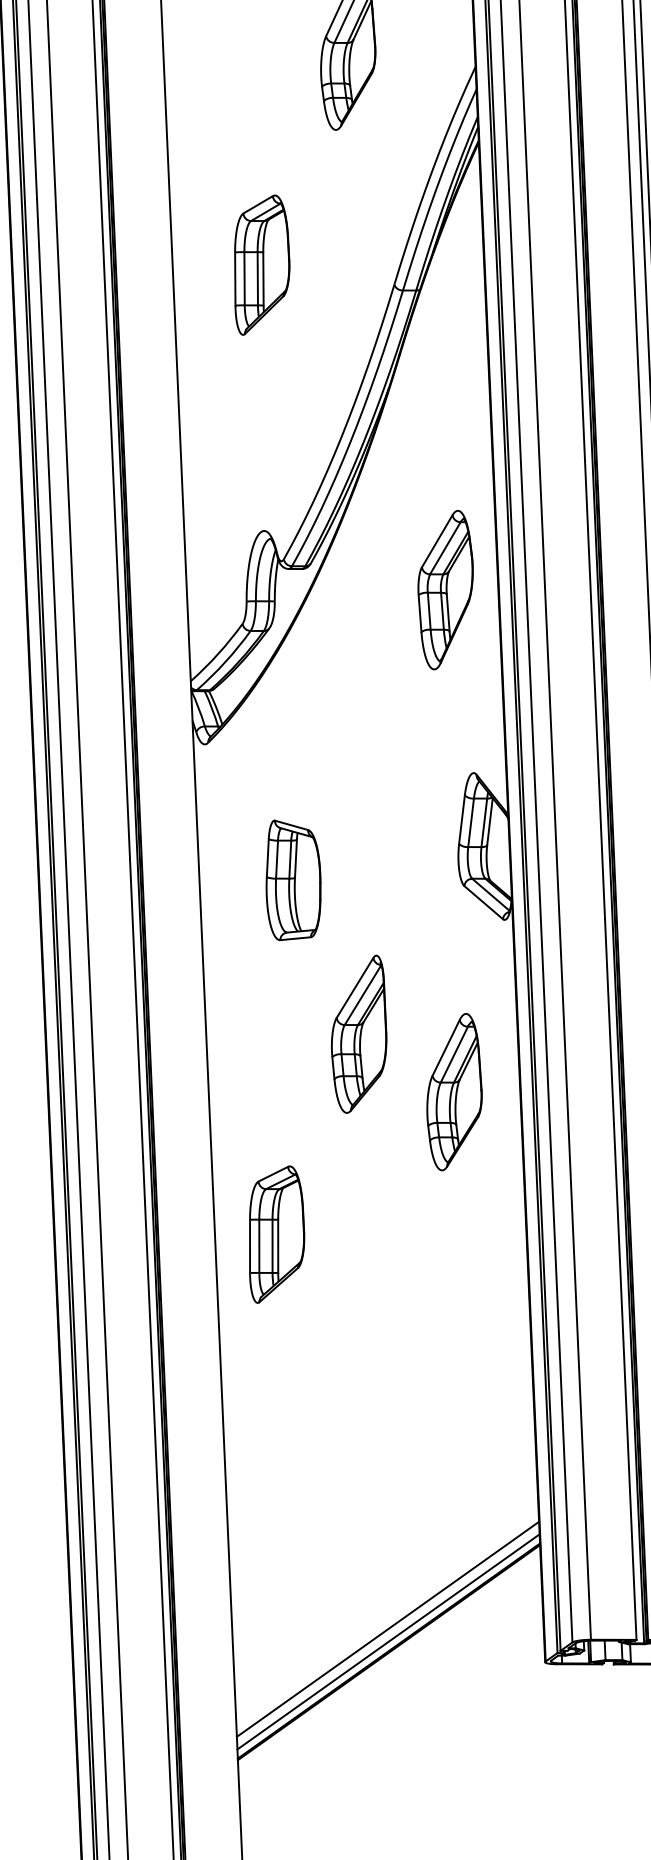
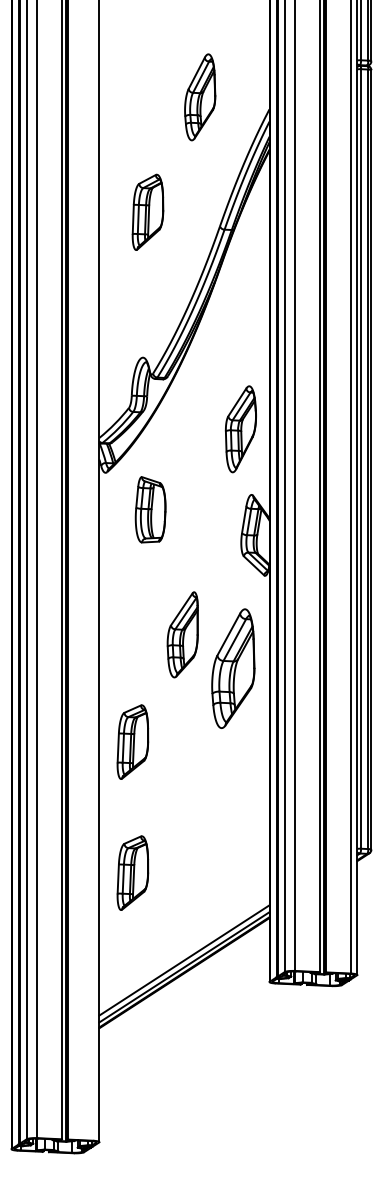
part: (445, 590) -> (240, 429), moved
part: (293, 879) -> (150, 509), moved
part: (454, 1091) -> (233, 668), size x1.4
part: (285, 1472) -> (132, 872), added

